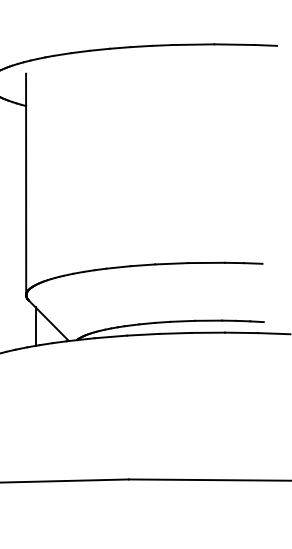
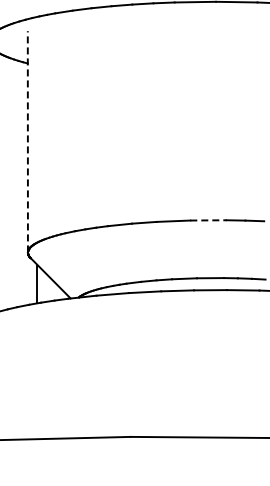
line: (26, 184) -> (28, 141), solid -> dashed
line: (207, 262) -> (209, 219), solid -> dashed

